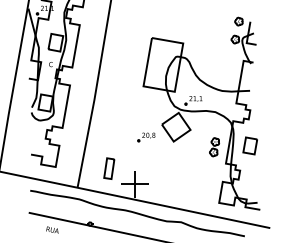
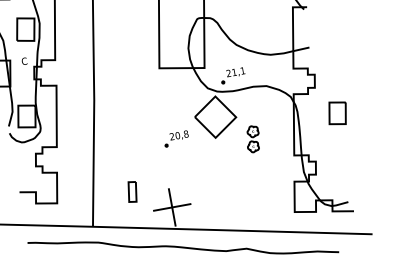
part: (249, 145) -> (336, 112), moved
part: (214, 147) -> (253, 139), moved
part: (109, 168) -> (132, 191), size x0.7

